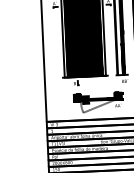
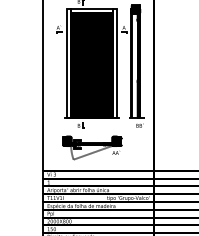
part: (98, 102) -> (92, 147), moved

